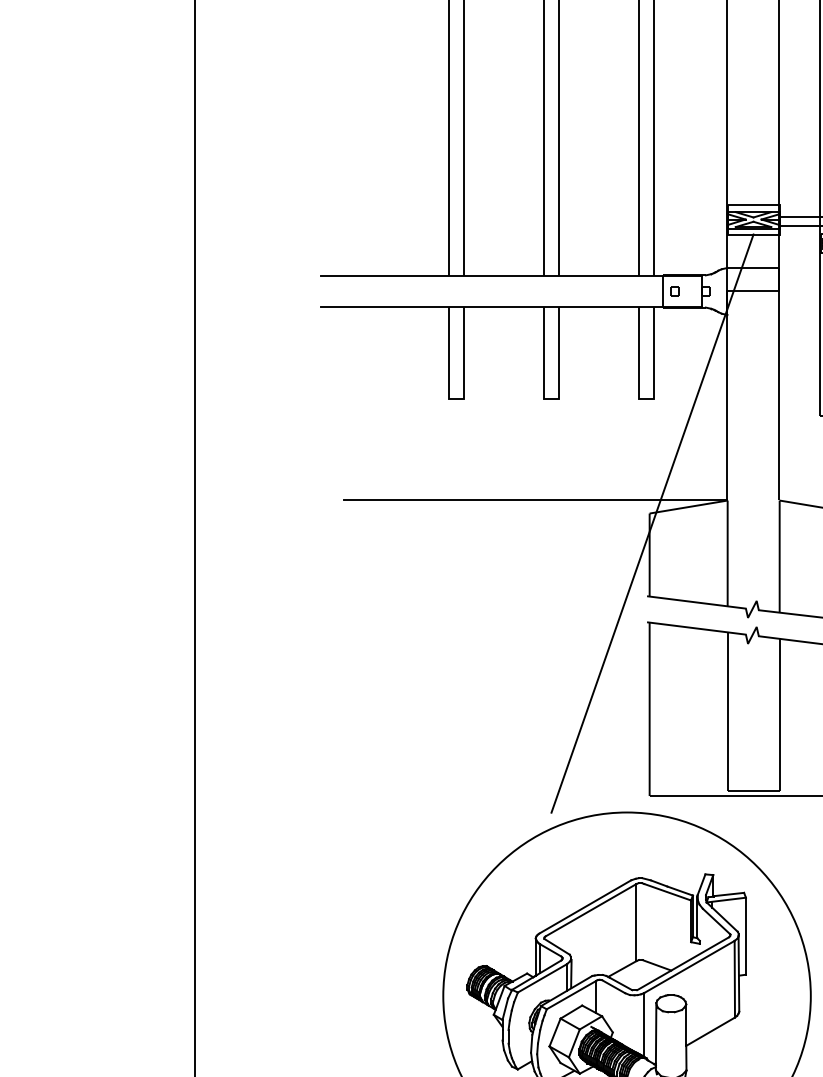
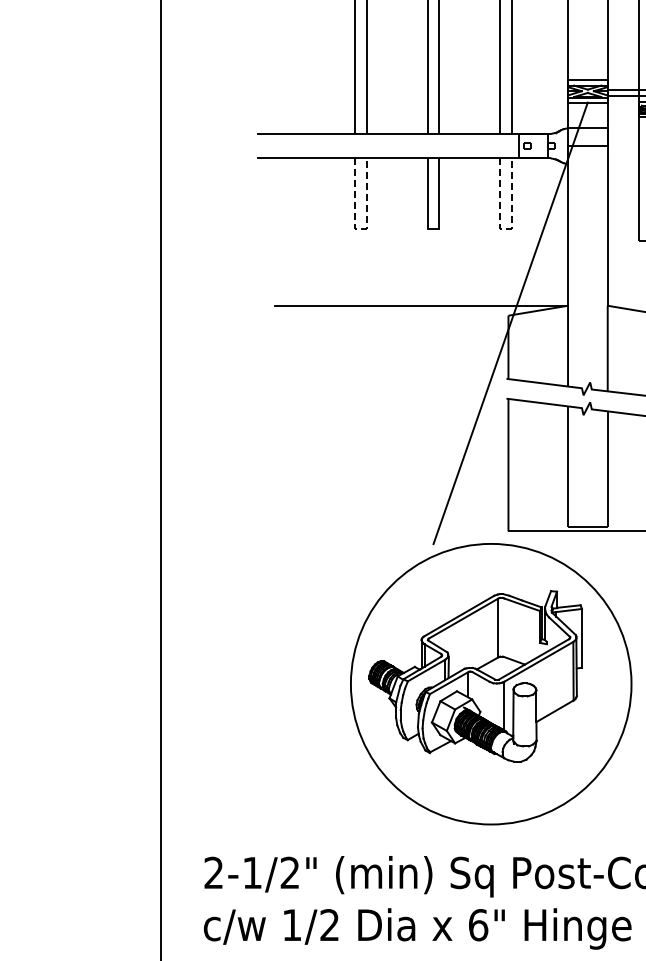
line: (455, 399) -> (360, 228), solid -> dashed
line: (645, 399) -> (505, 228), solid -> dashed

